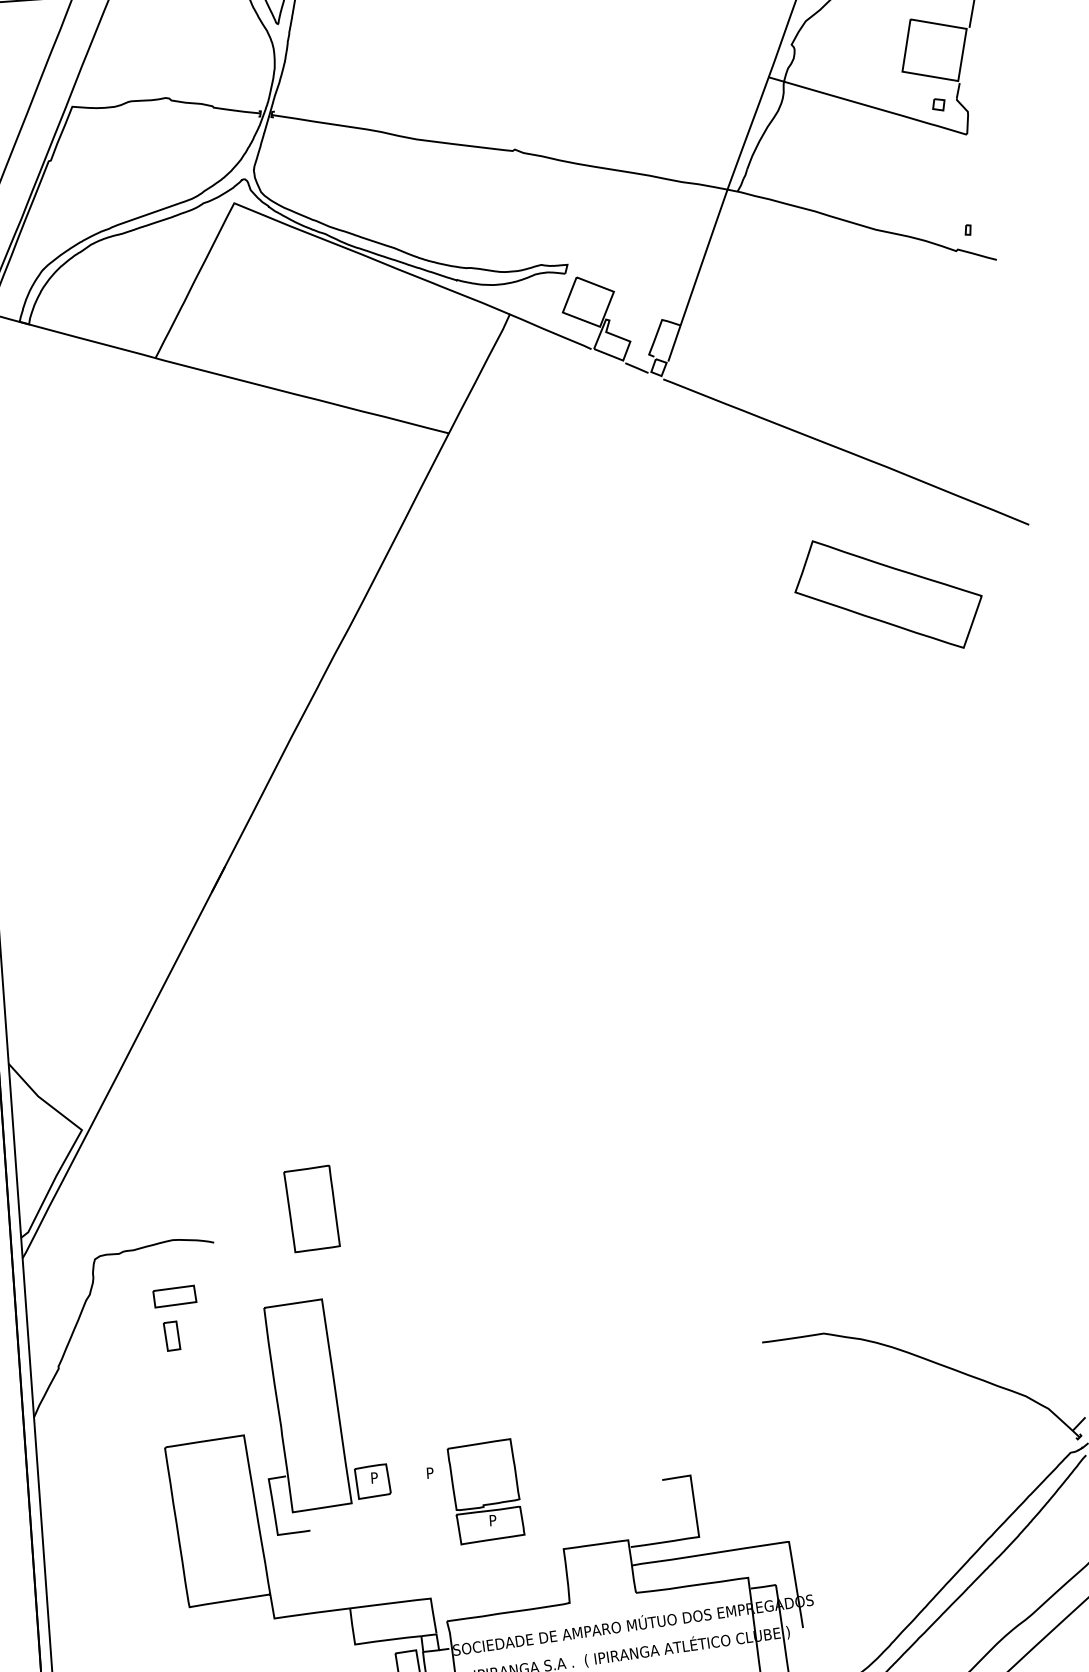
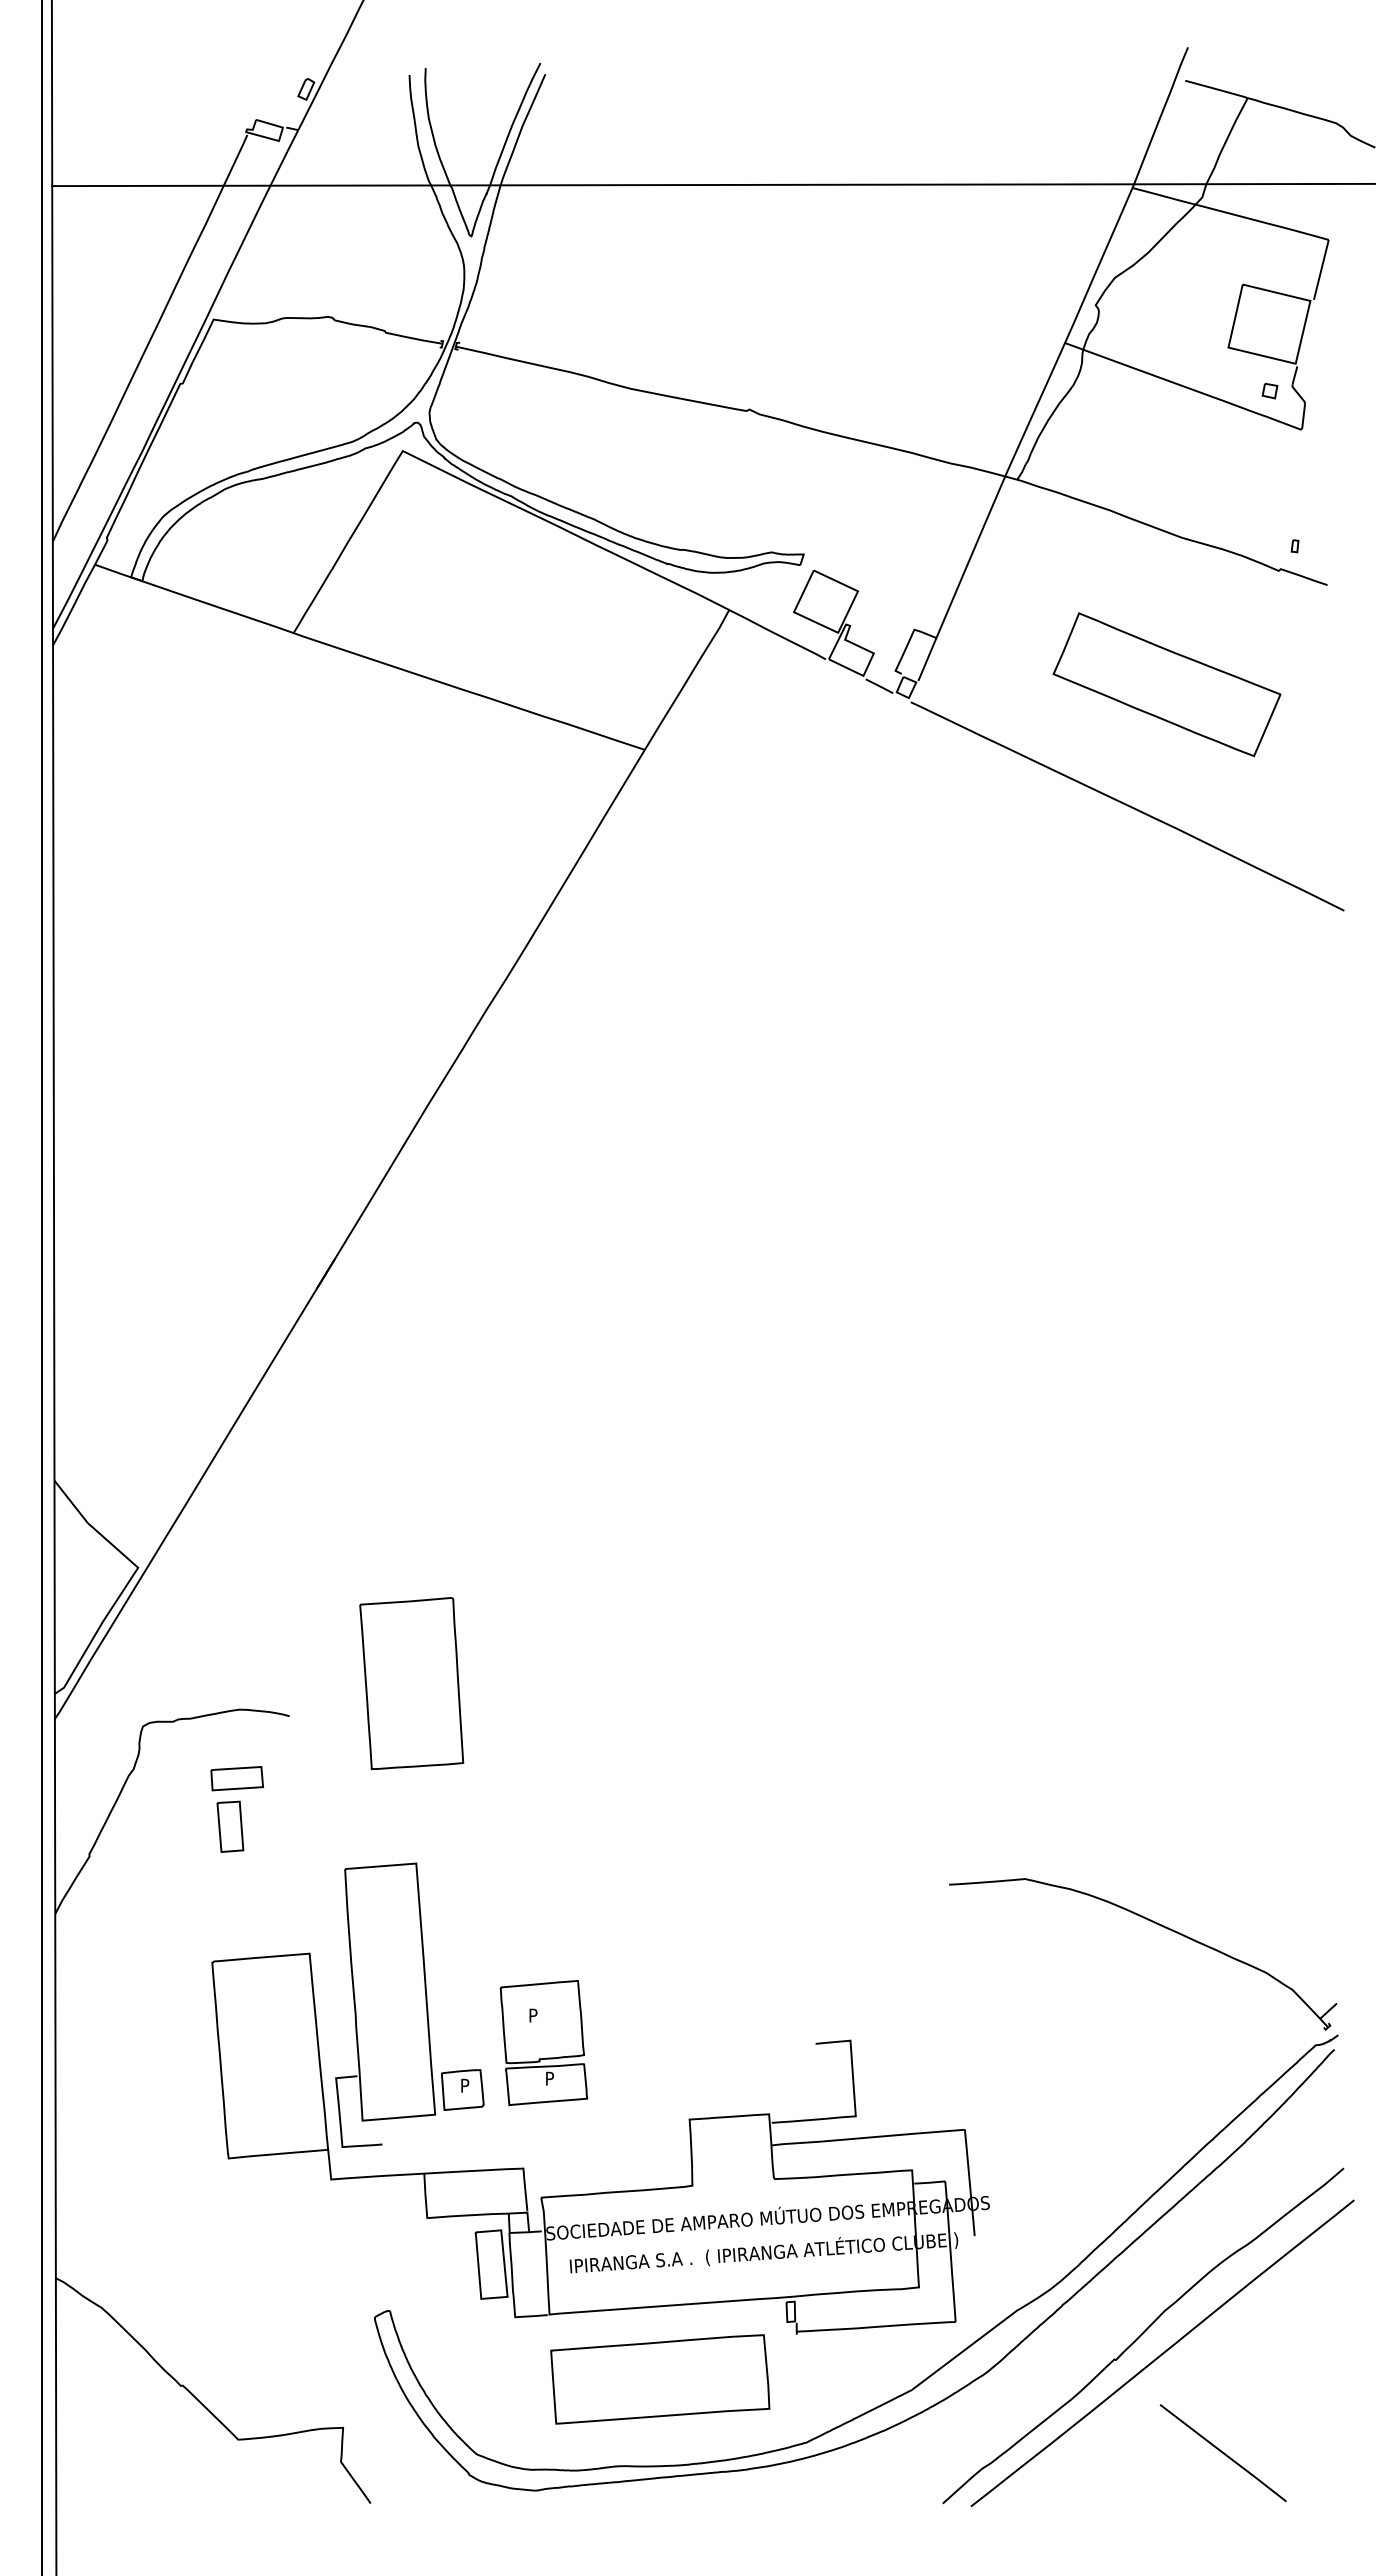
part: (888, 594) -> (1166, 684), moved
part: (311, 1208) -> (411, 1683), size x1.67
part: (172, 1336) -> (230, 1826), size x1.43
part: (324, 1414) -> (409, 2004), moved
part: (485, 1492) -> (543, 2043), moved

